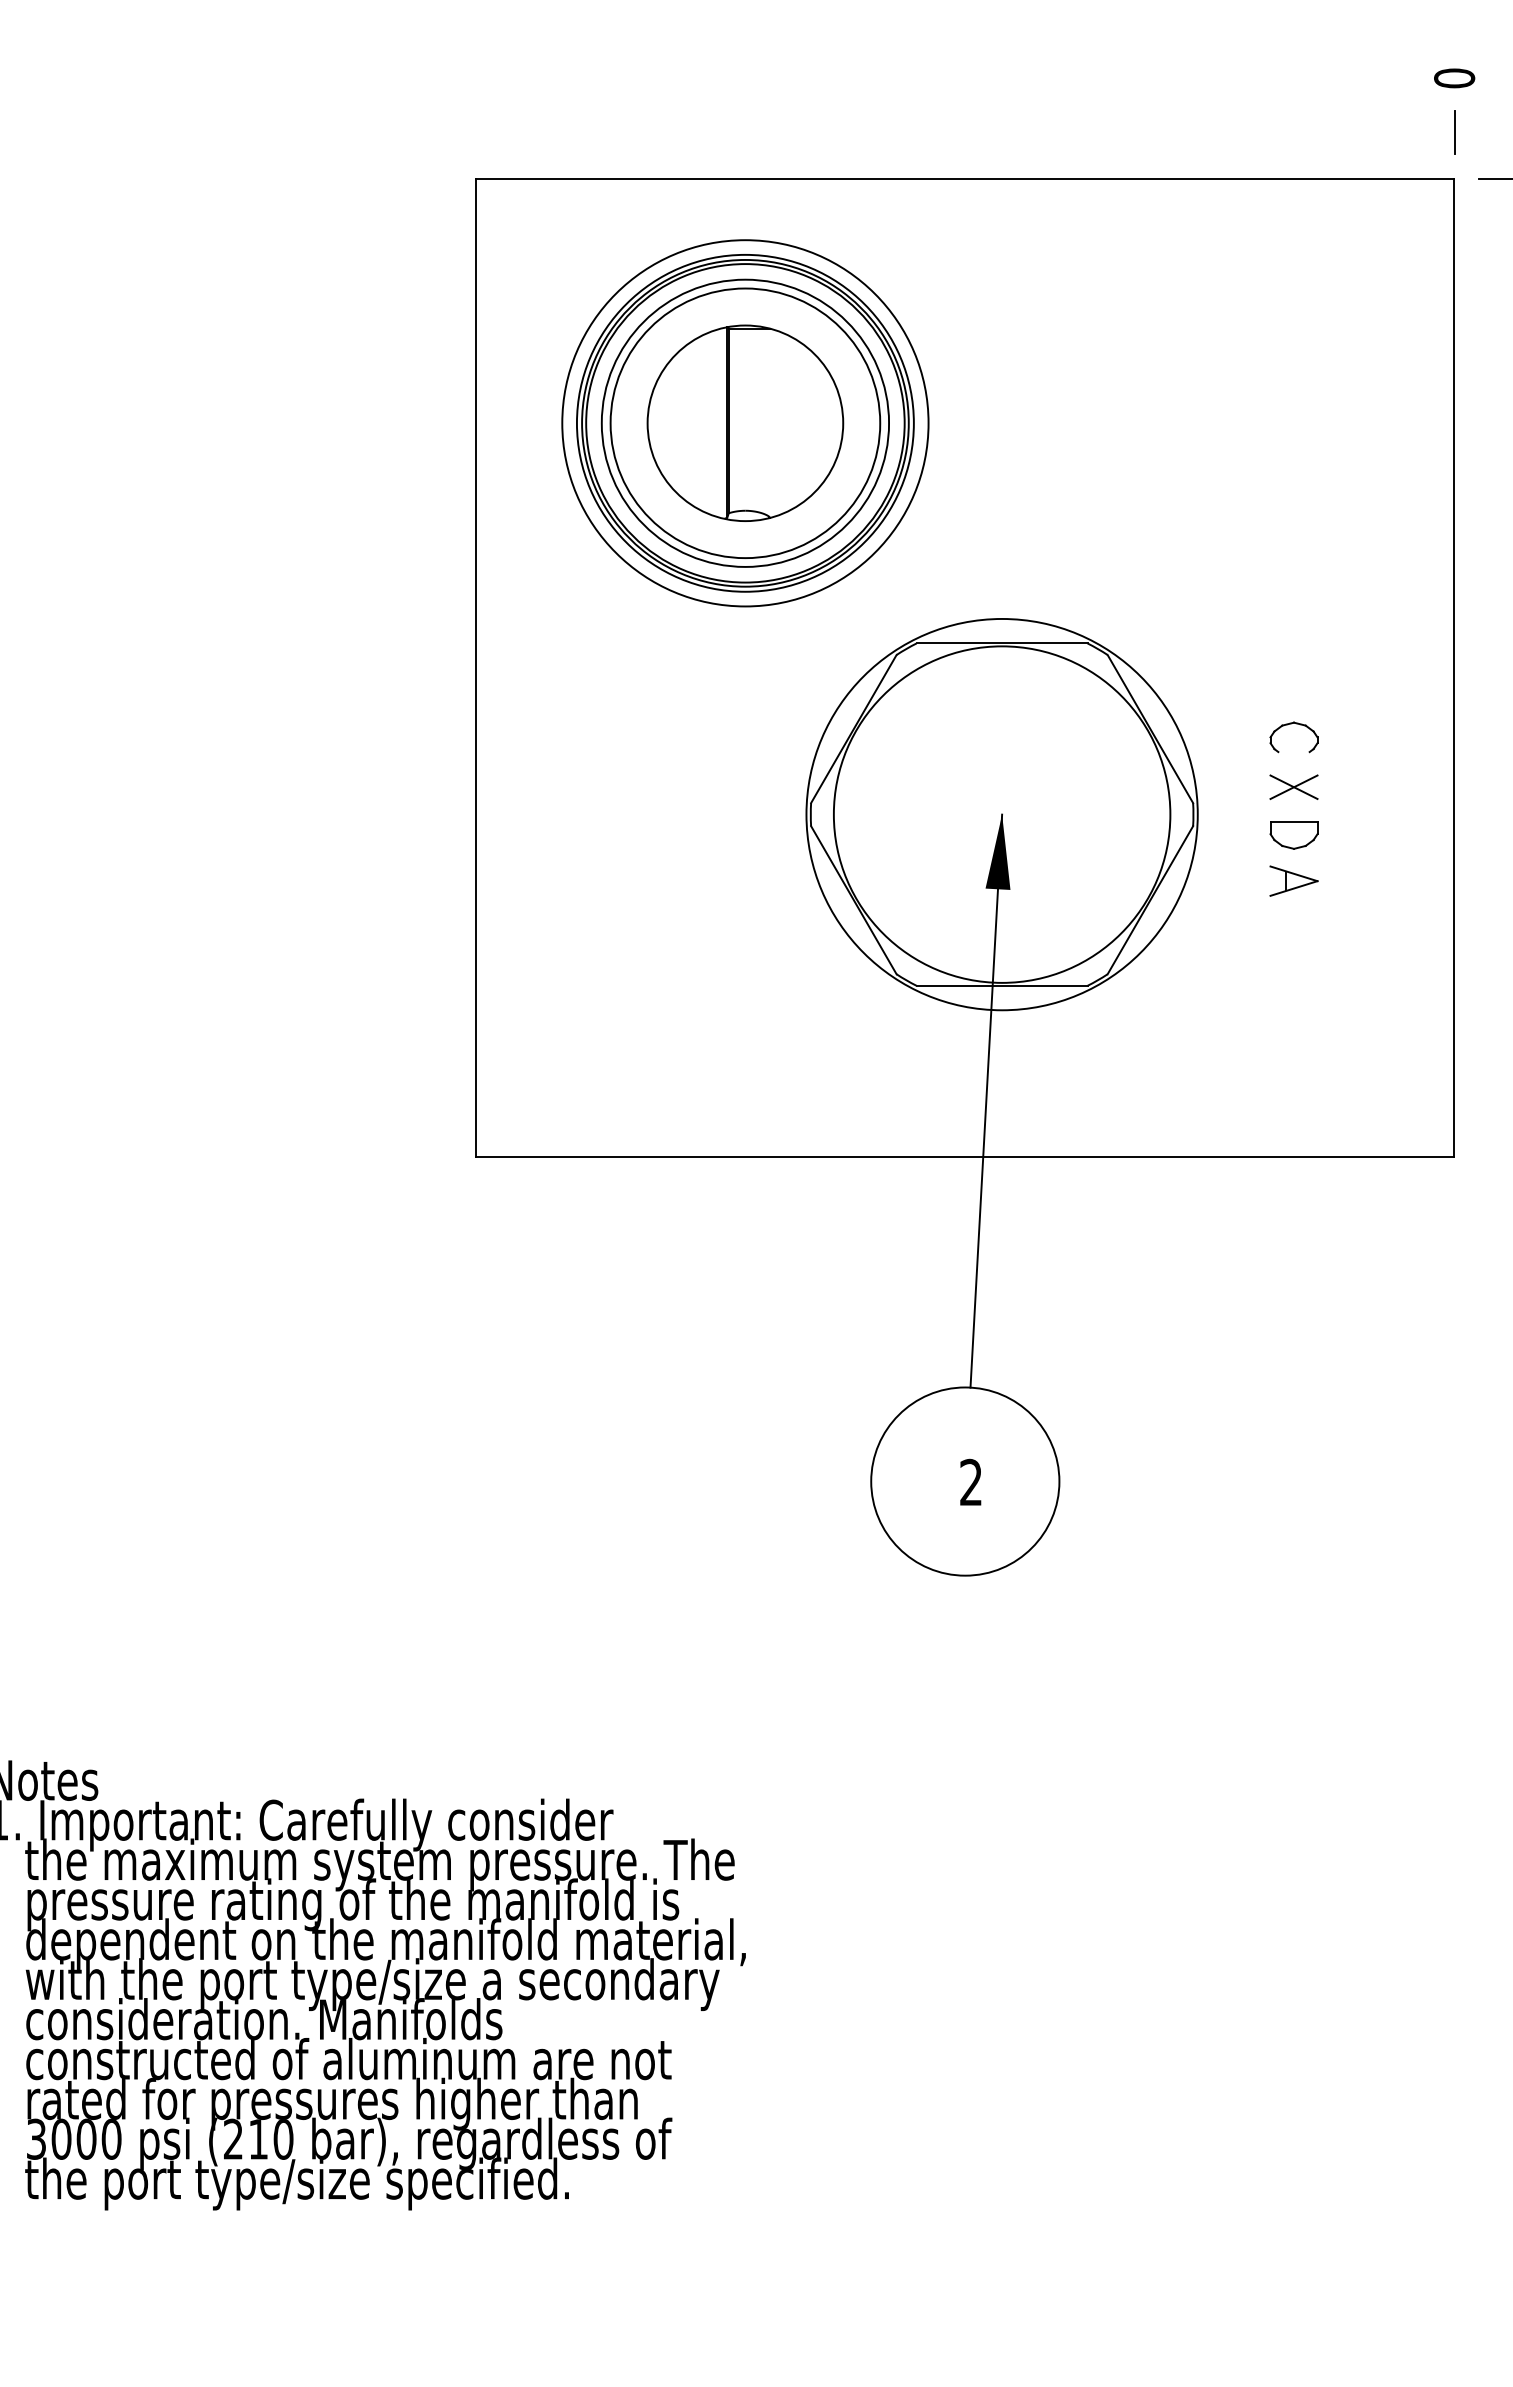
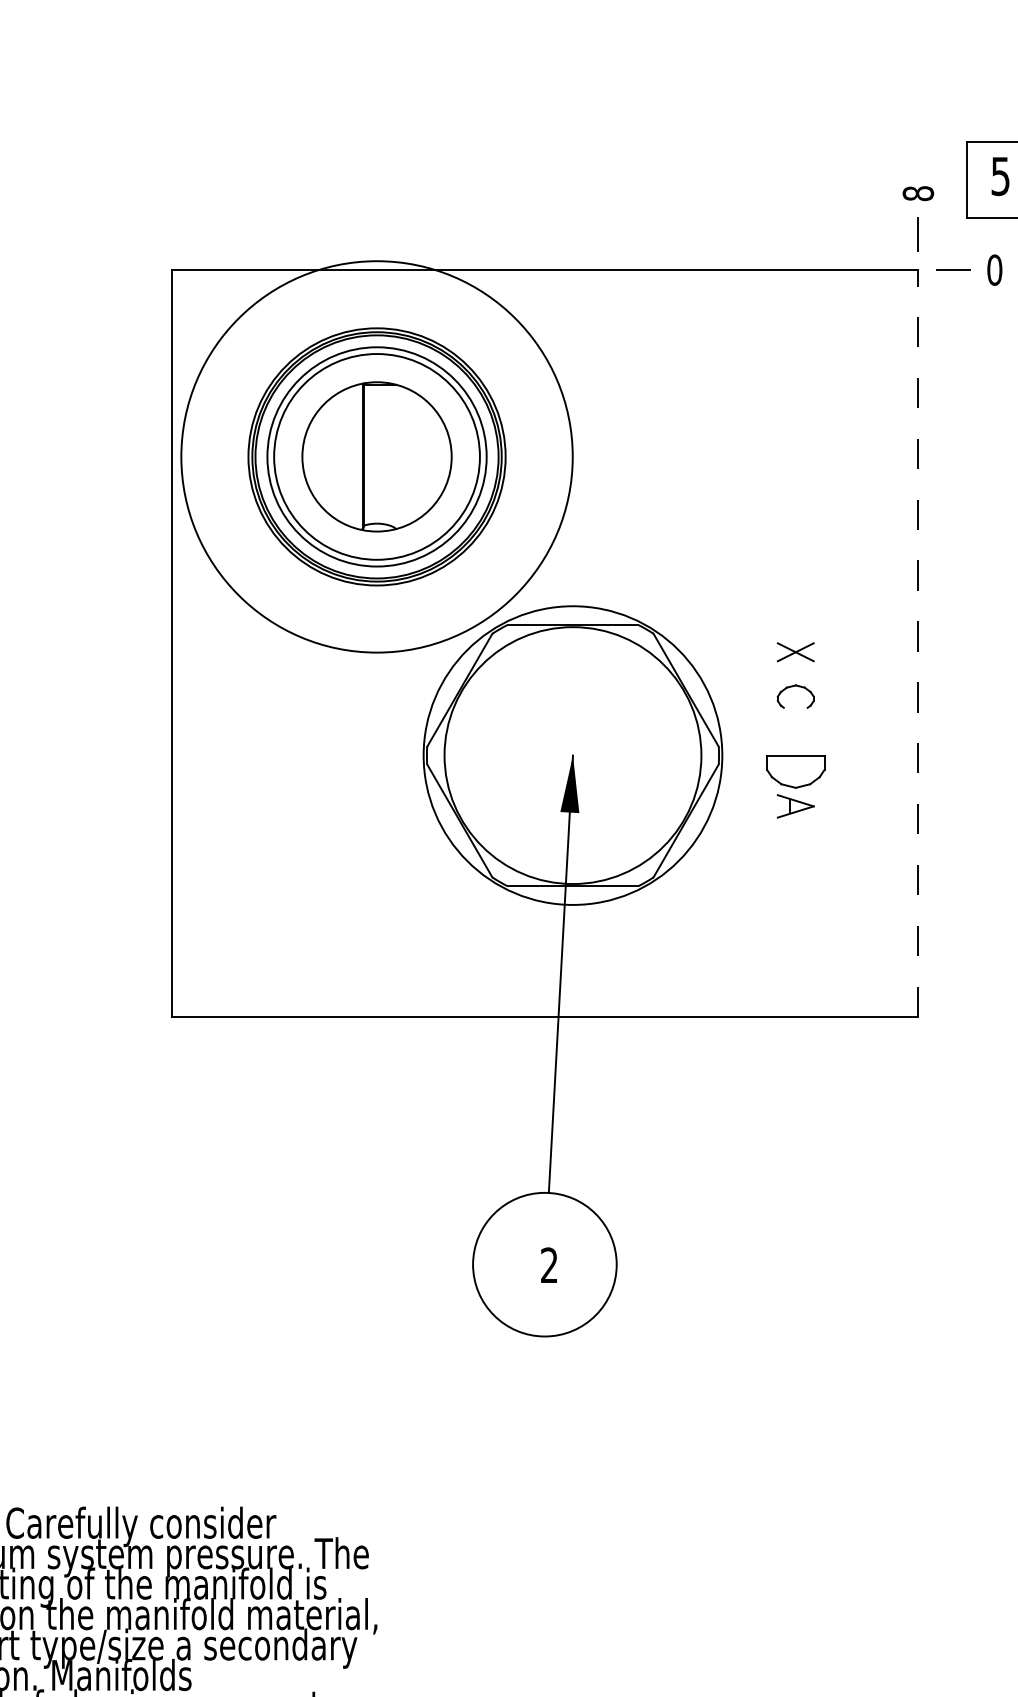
text: (1454, 78) -> (918, 193), 0 -> 8
circle: (745, 423) -> (377, 457), size x1.4
line: (1454, 667) -> (918, 643), solid -> dashed
part: (1293, 786) -> (795, 651), moved
part: (1293, 835) -> (795, 771), size x1.6

